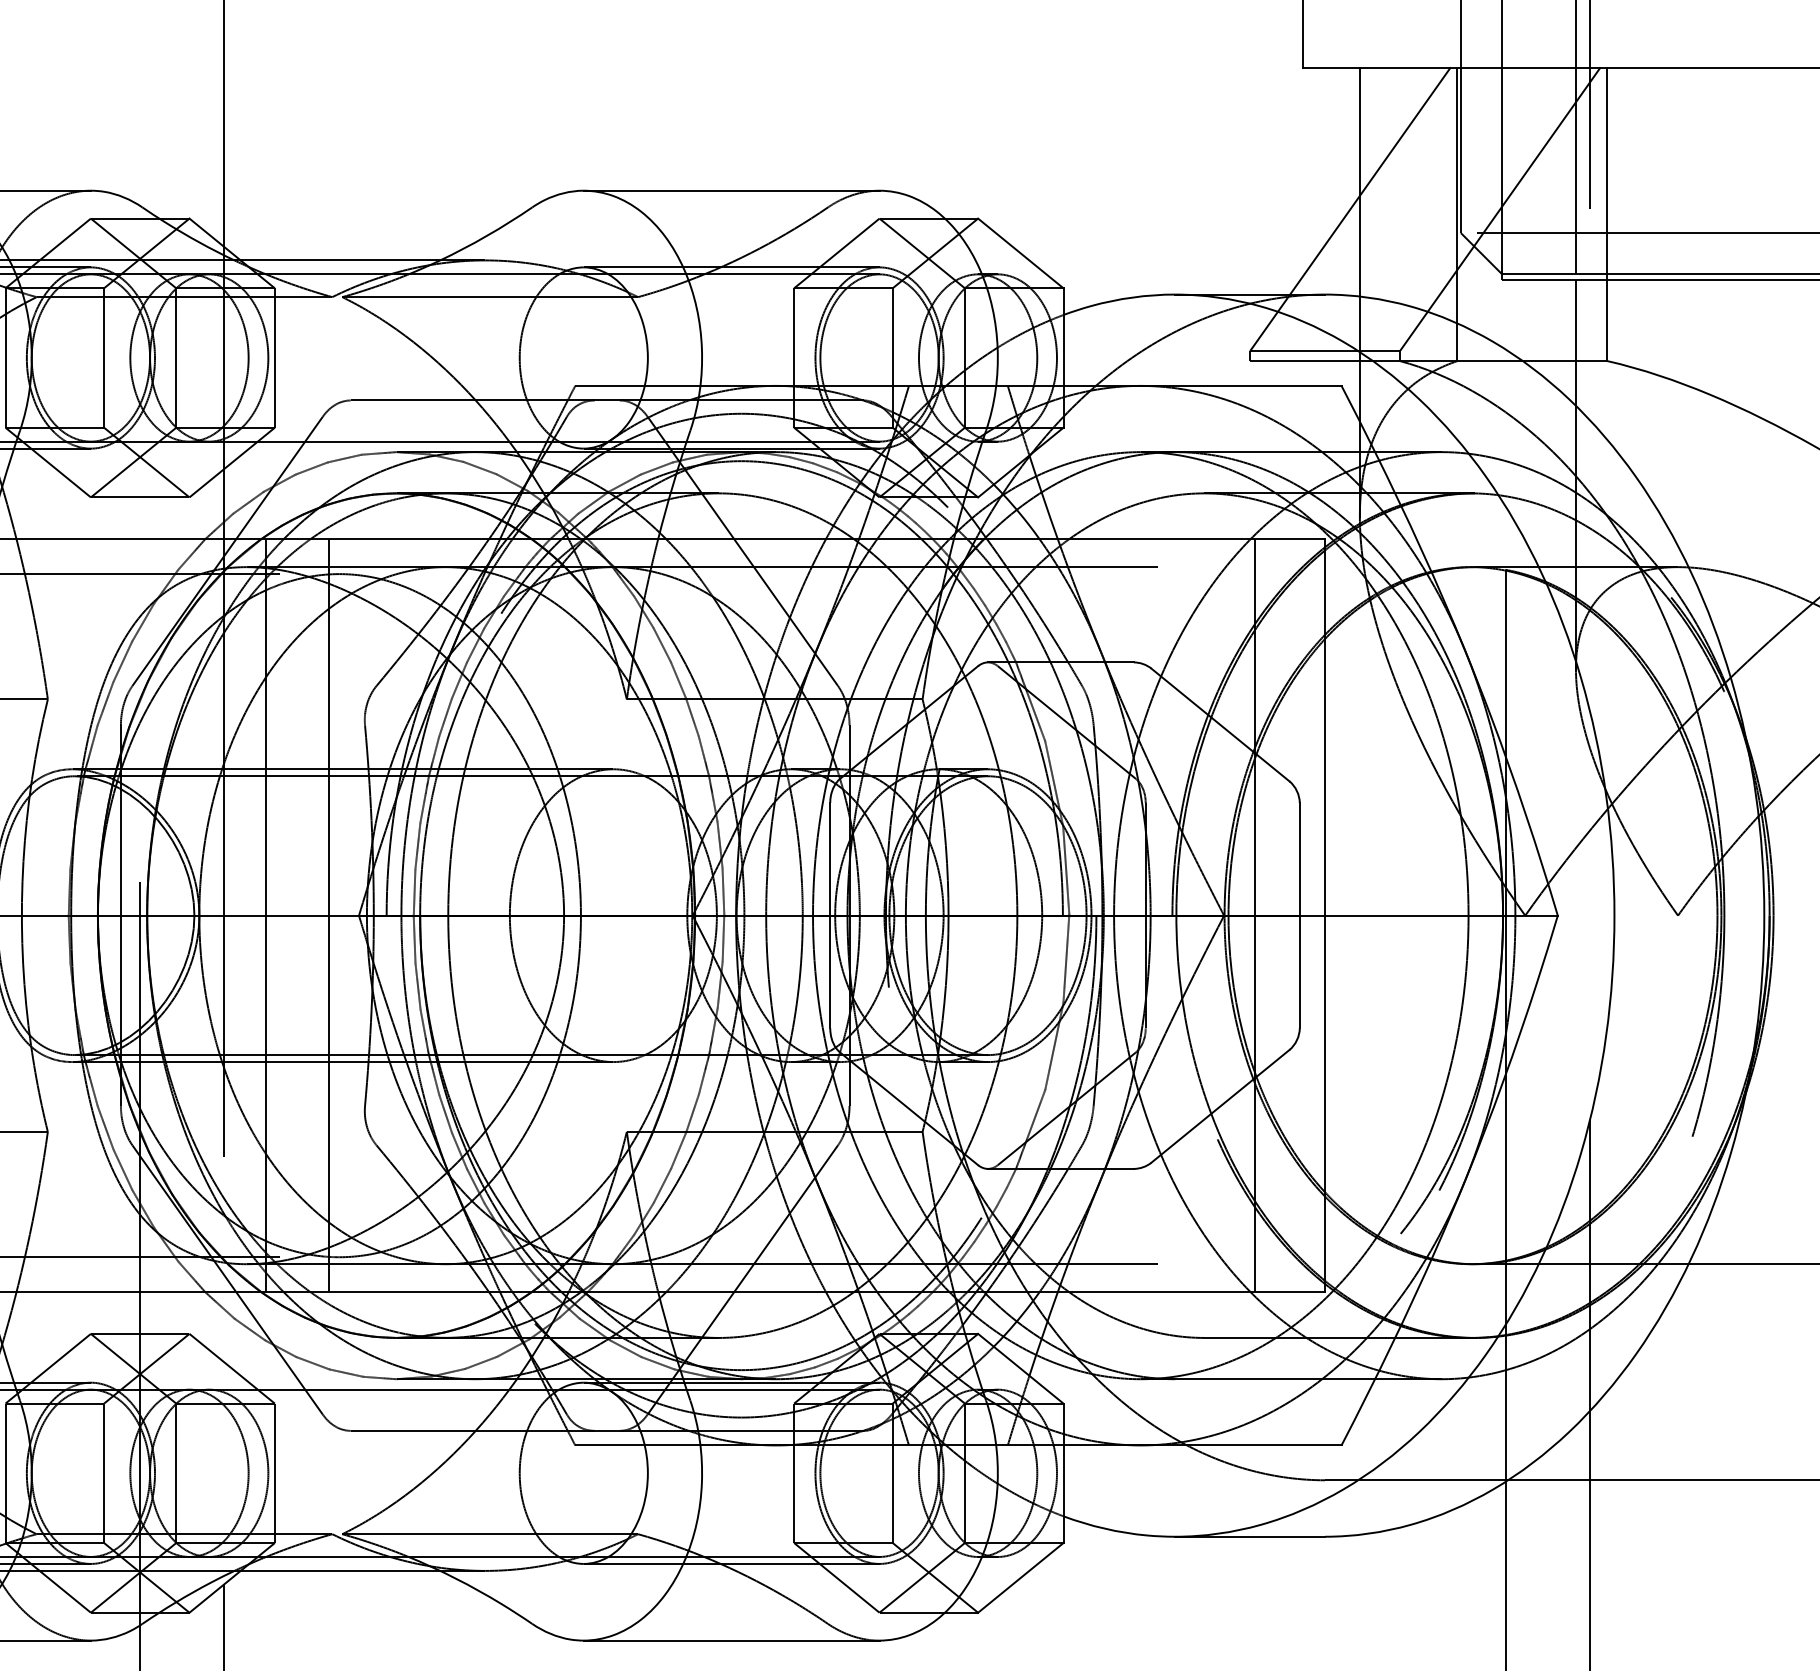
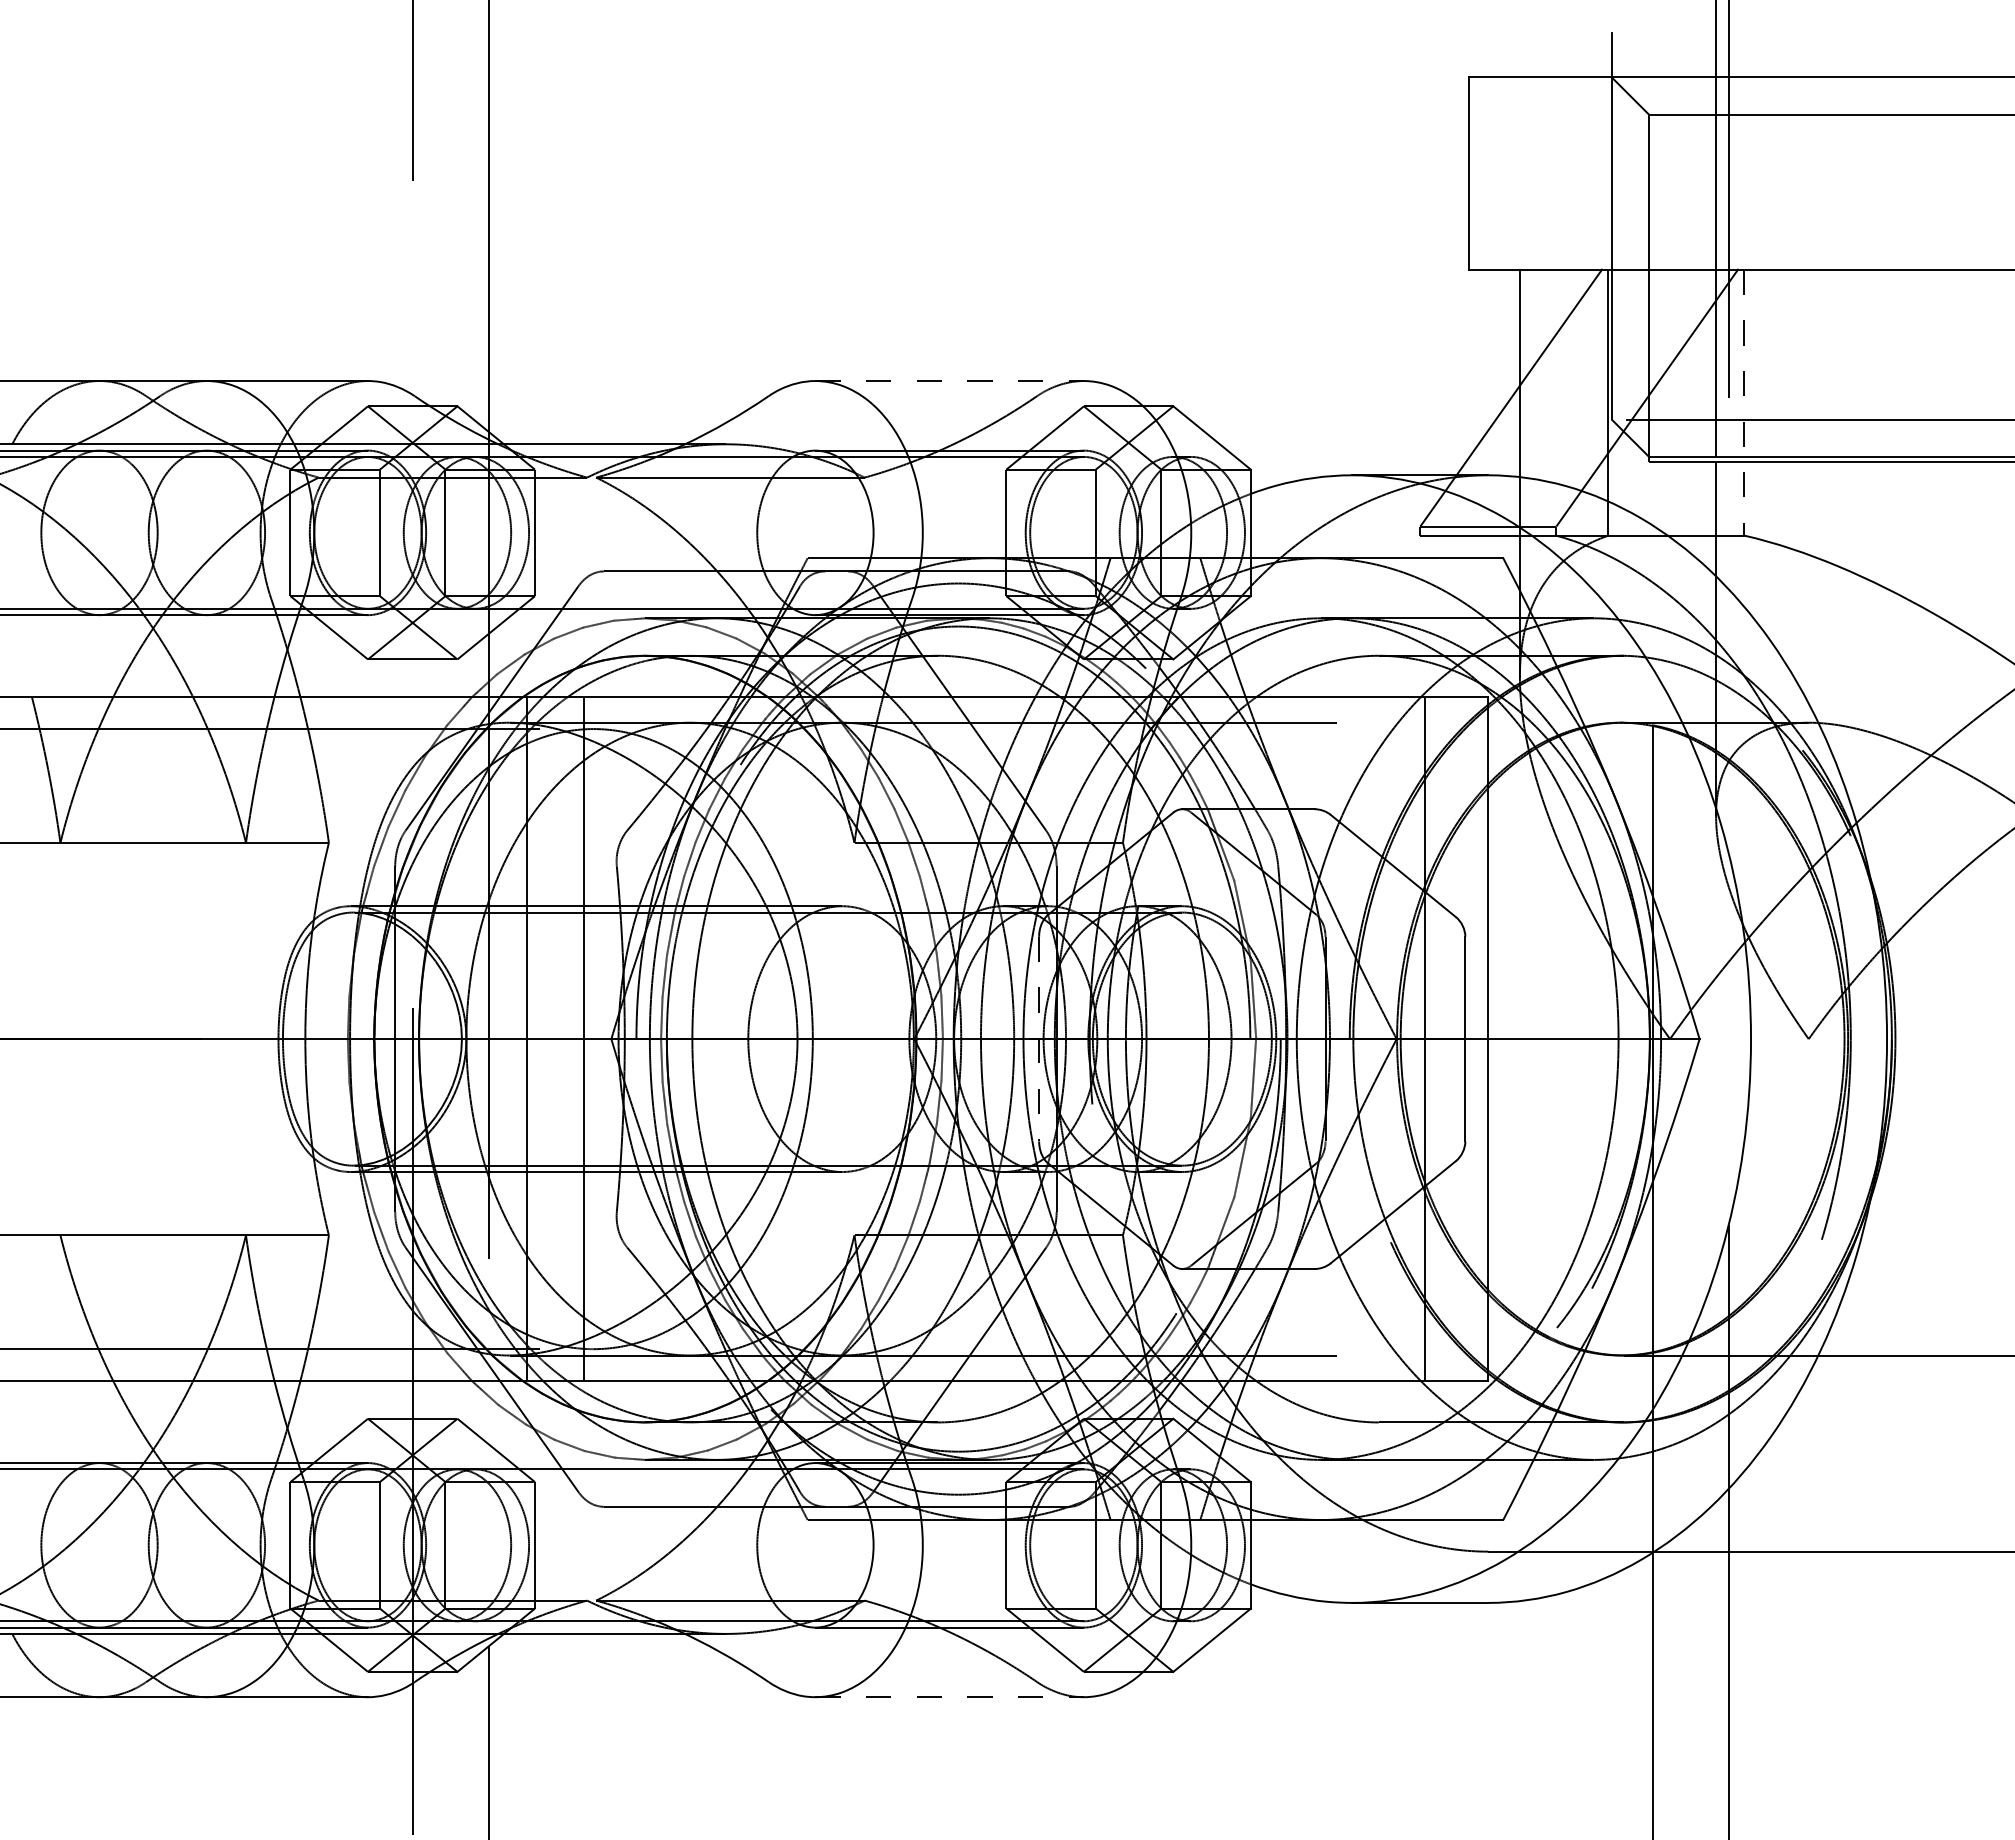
line: (732, 191) -> (950, 381), solid -> dashed
line: (1607, 215) -> (1744, 403), solid -> dashed
line: (830, 916) -> (1039, 1039), solid -> dashed
line: (732, 1640) -> (950, 1697), solid -> dashed

